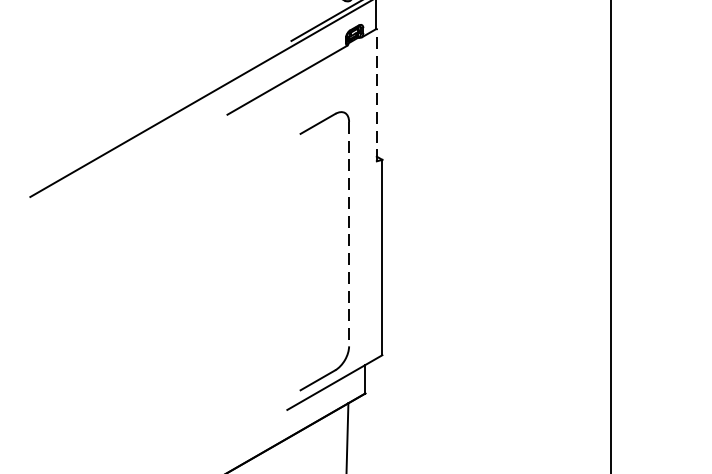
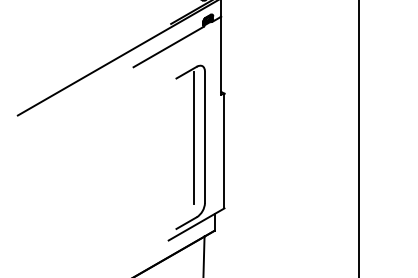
line: (377, 94) -> (221, 55), dashed -> solid
line: (348, 234) -> (204, 137), dashed -> solid
line: (329, 236) -> (193, 138), added

